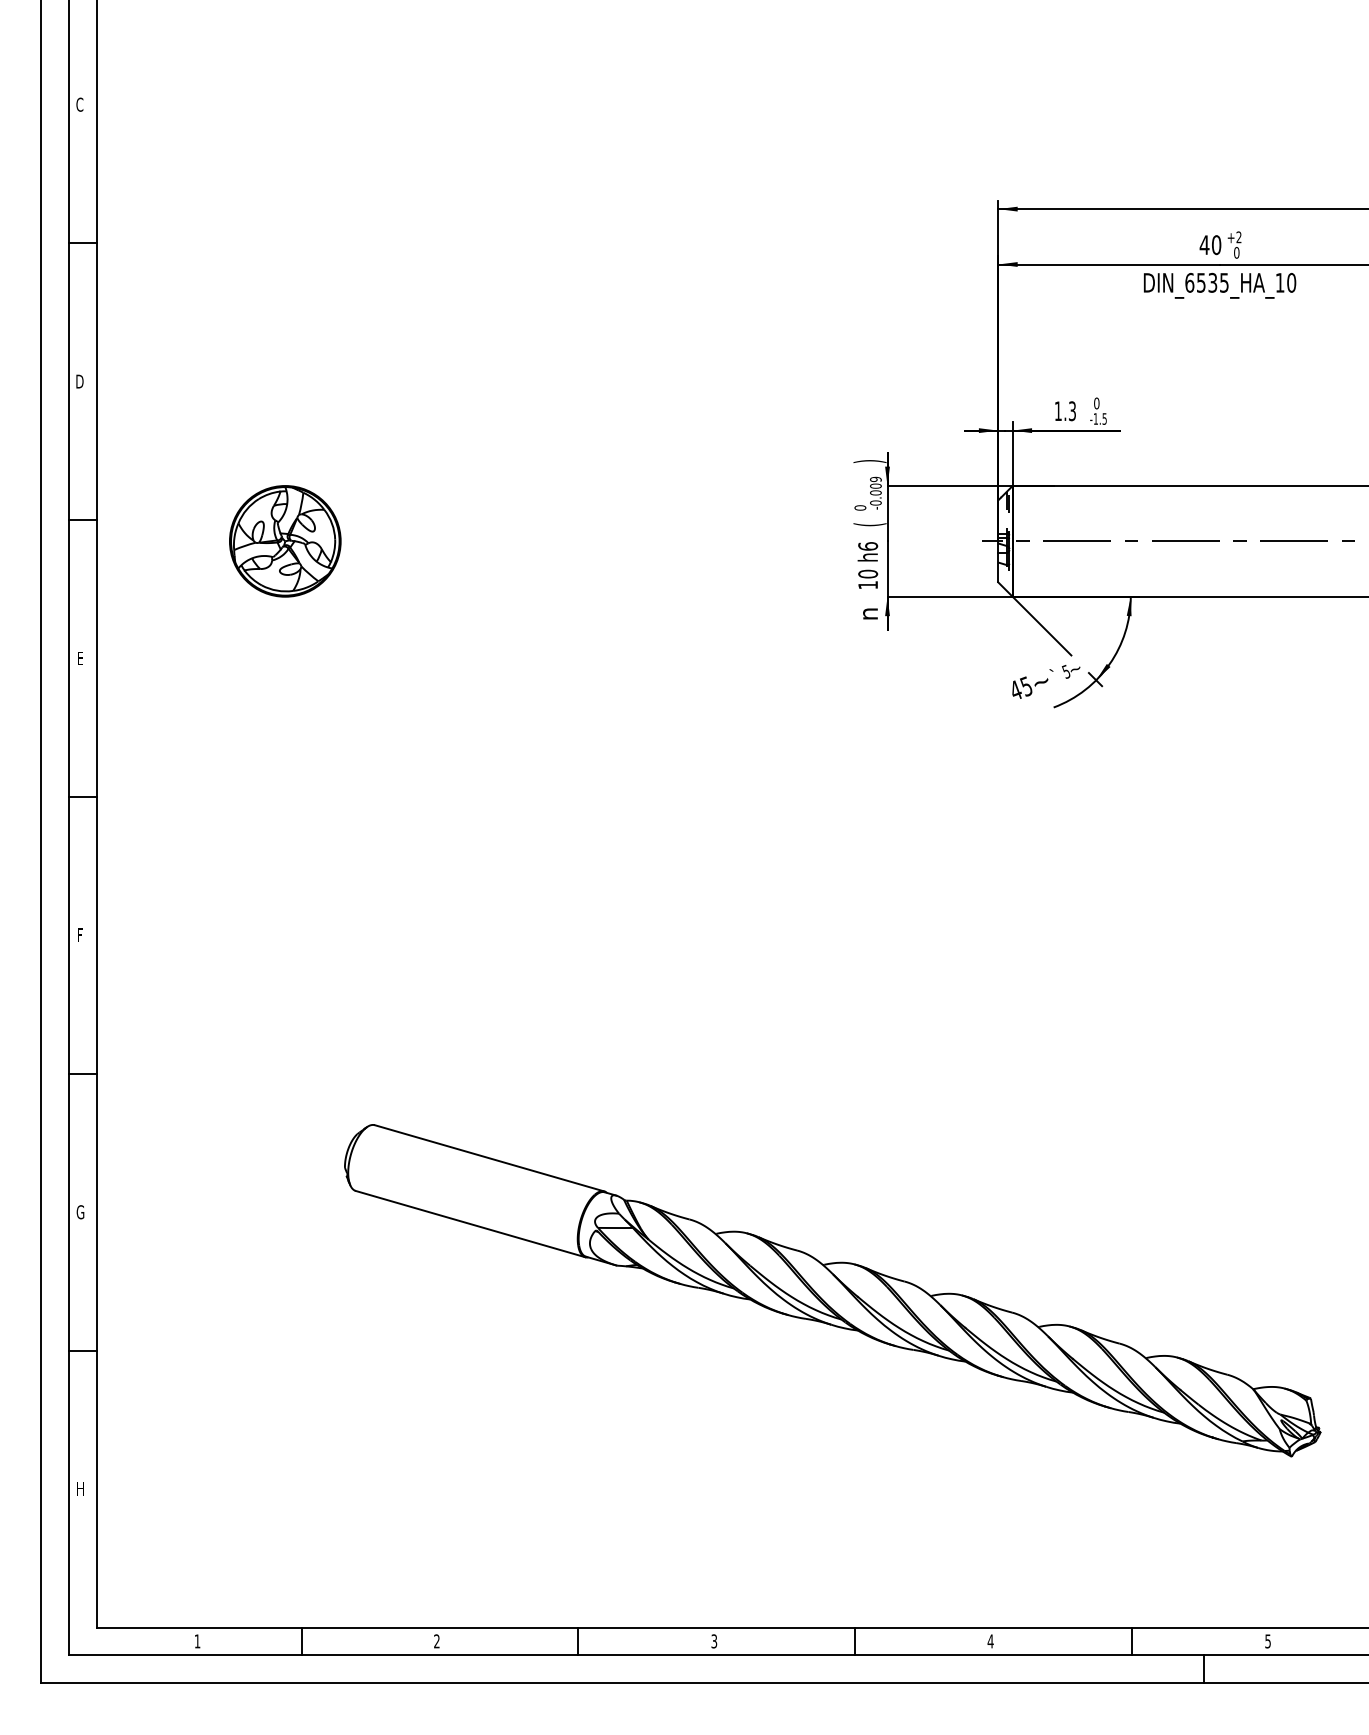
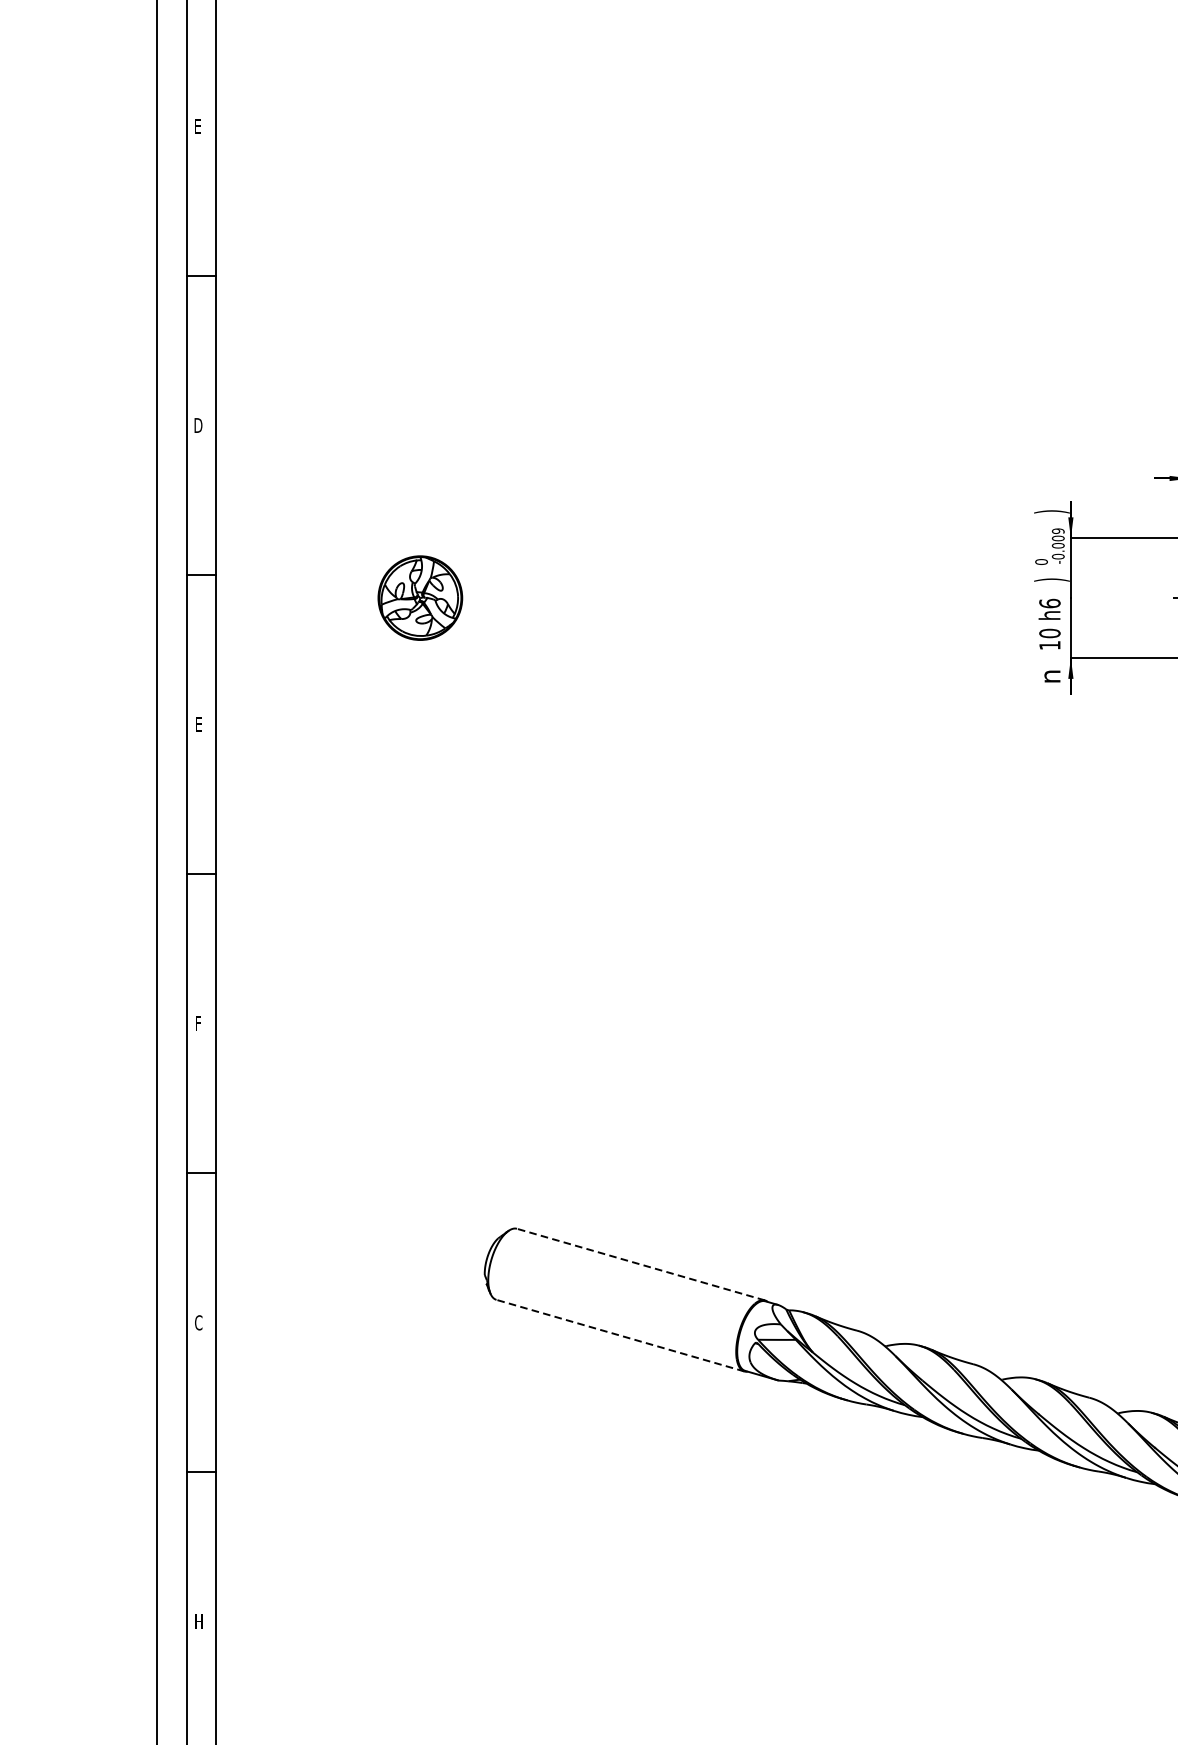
text: (79, 104) -> (197, 126), C -> E
text: (869, 524) -> (1051, 579), ( -> )
part: (285, 541) -> (420, 598), size x0.7
line: (489, 1158) -> (640, 1264), solid -> dashed
text: (82, 1211) -> (201, 1322), G -> C
line: (470, 1223) -> (620, 1335), solid -> dashed

